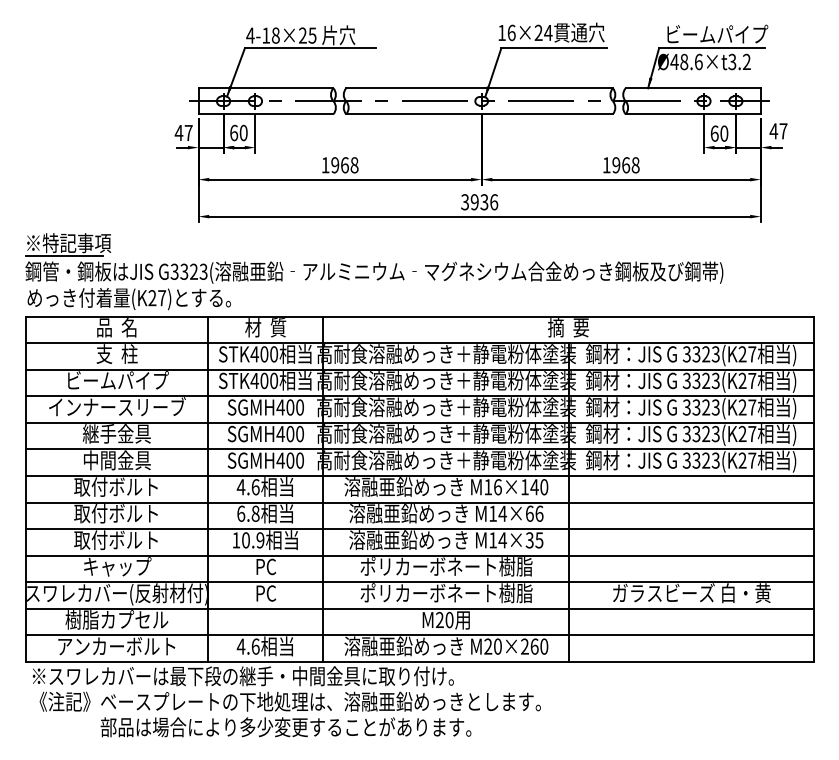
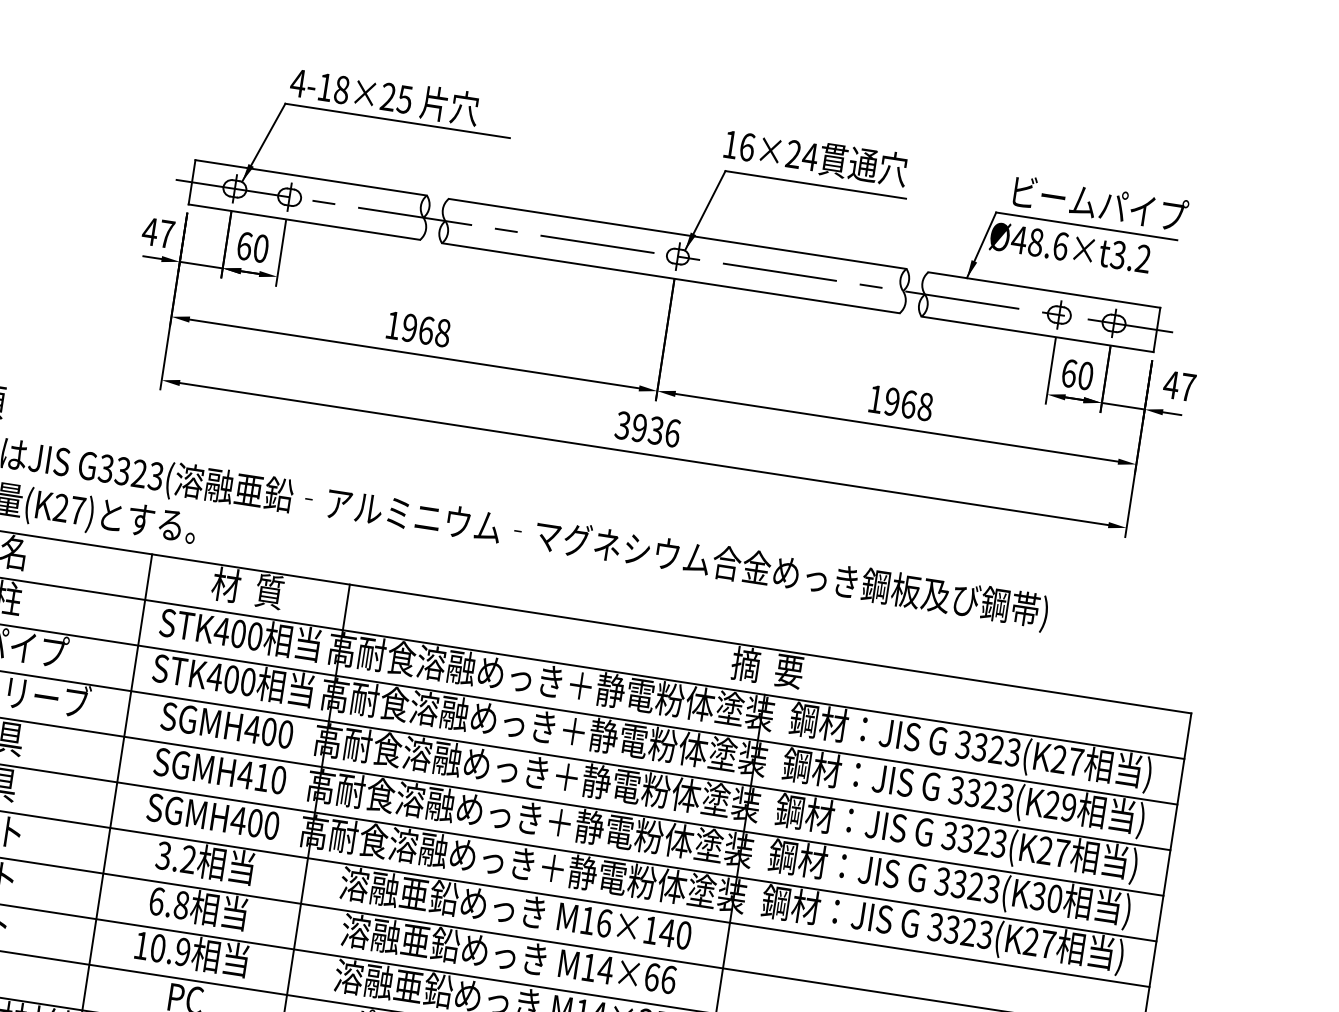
text: (752, 380) -> (1069, 806), 3323(K27 -> 3323(K29
text: (290, 433) -> (262, 776), SGMH400 -> SGMH410
text: (747, 433) -> (1046, 896), 3323(K27 -> 3323(K30
text: (247, 487) -> (174, 857), 4.6 -> 3.2

